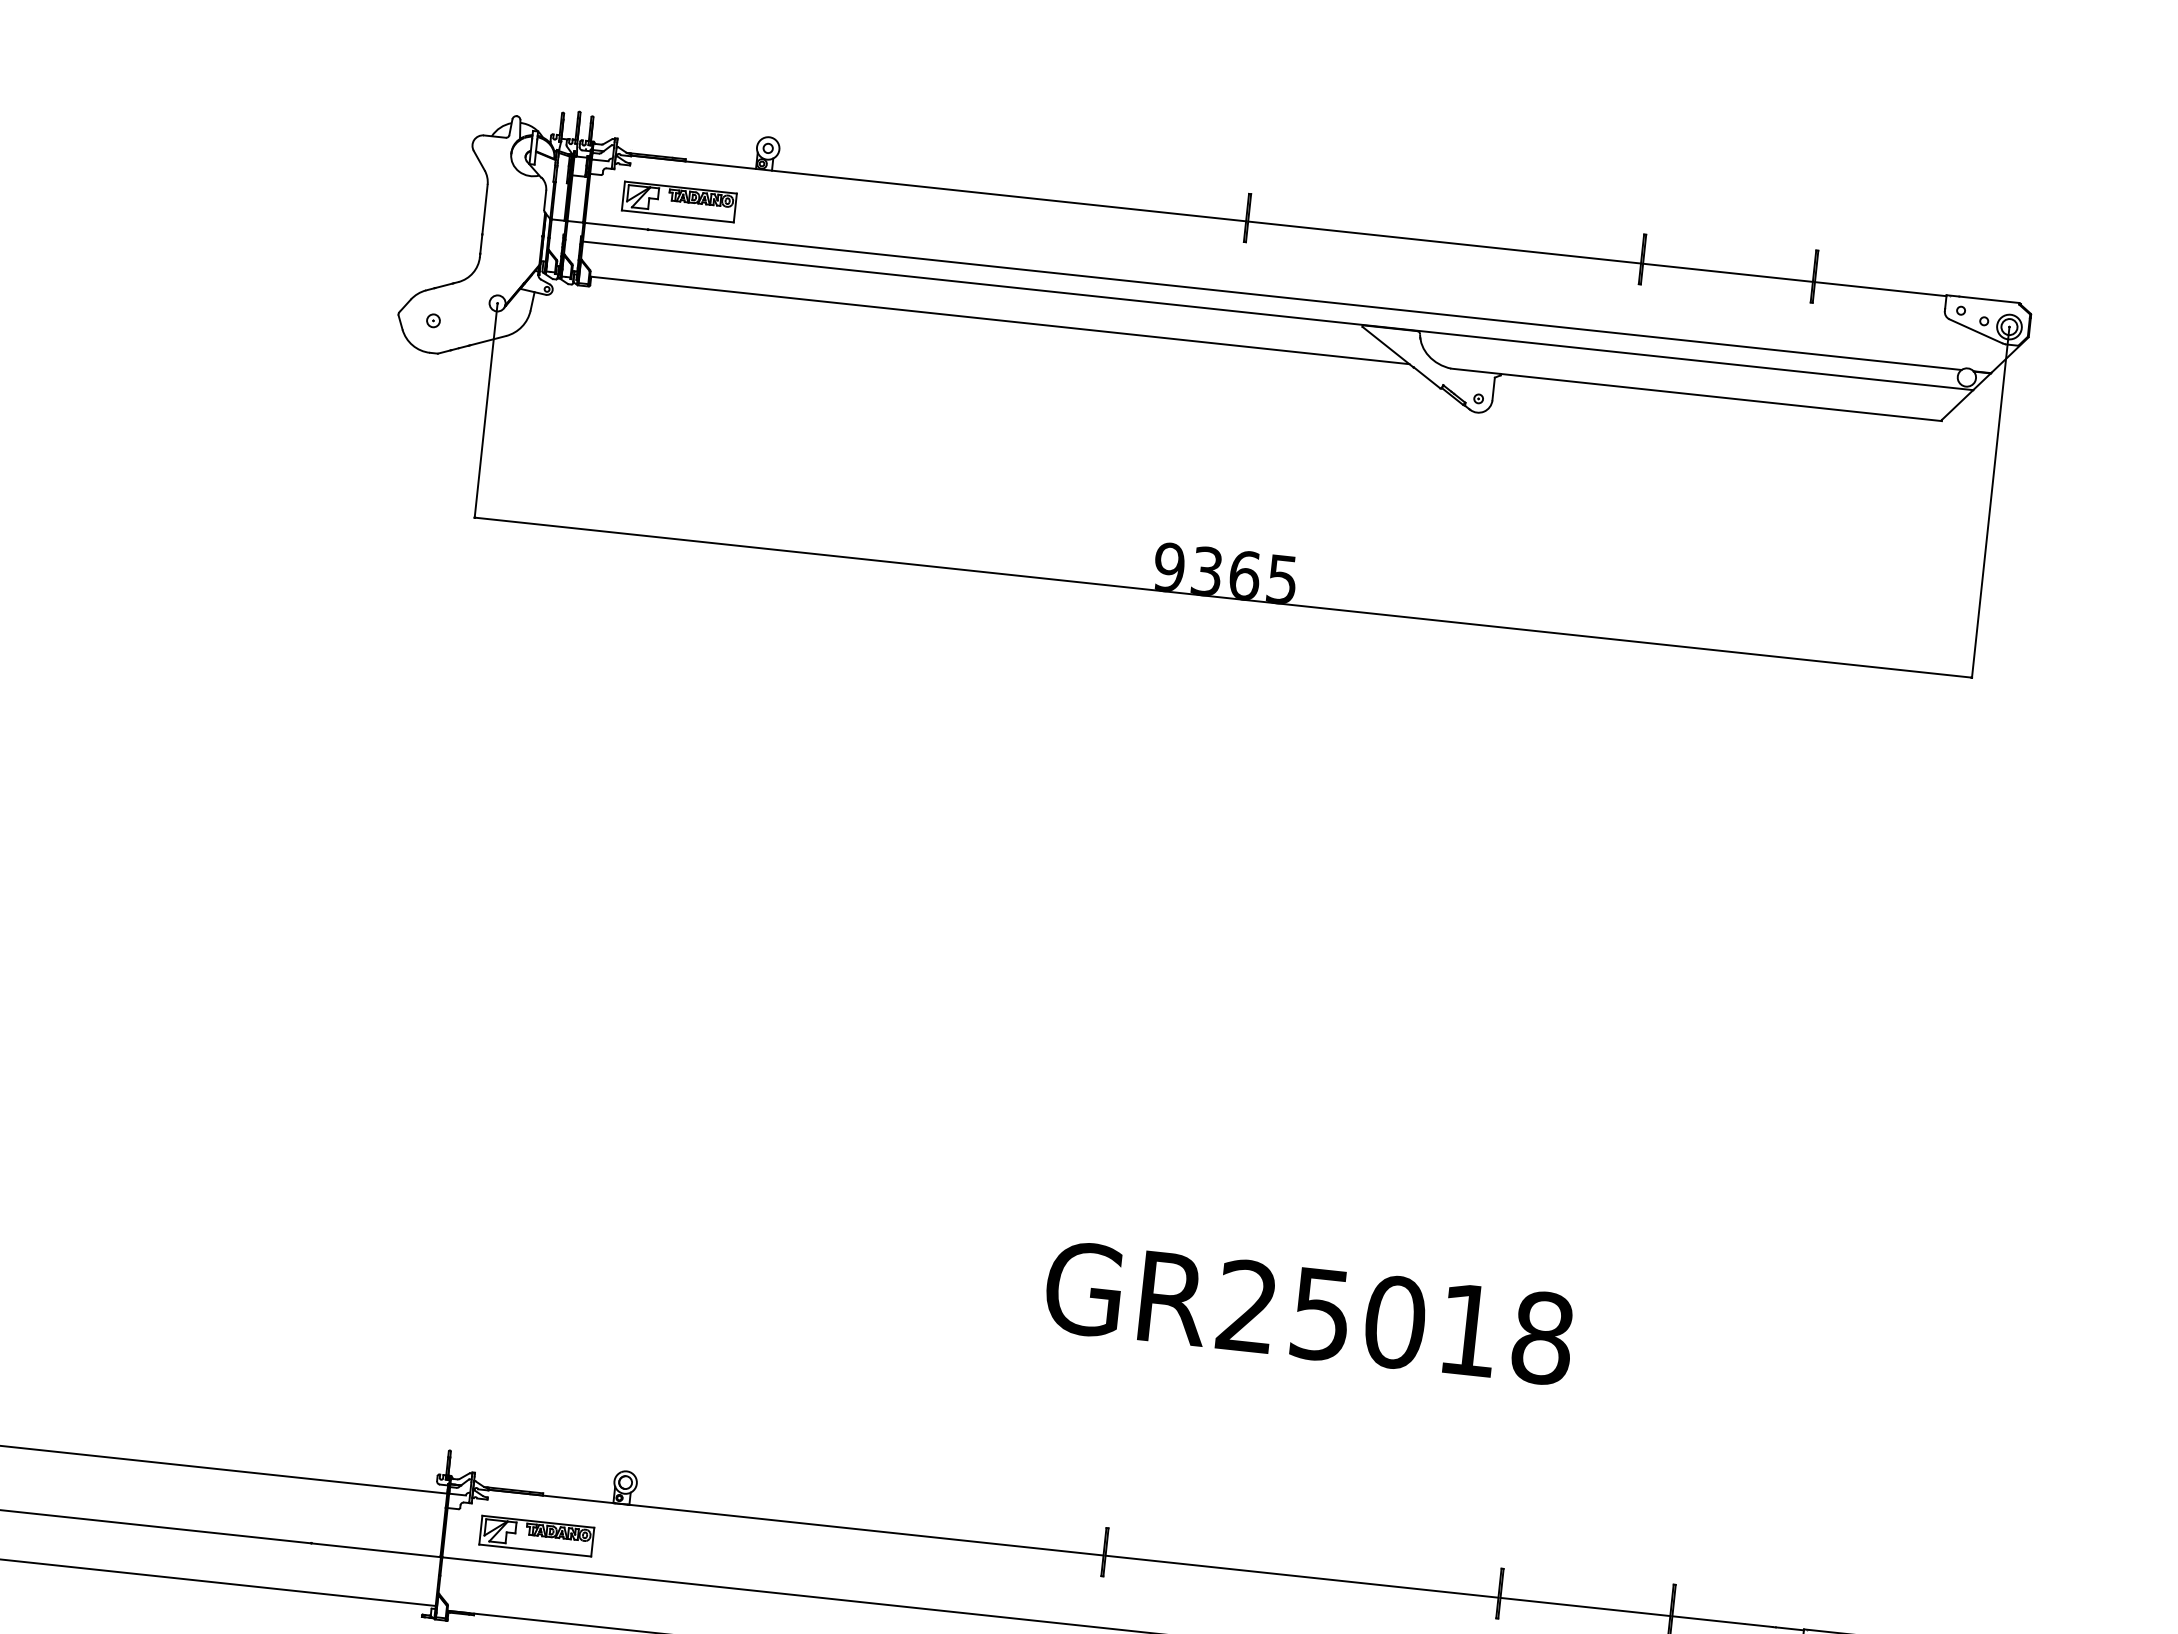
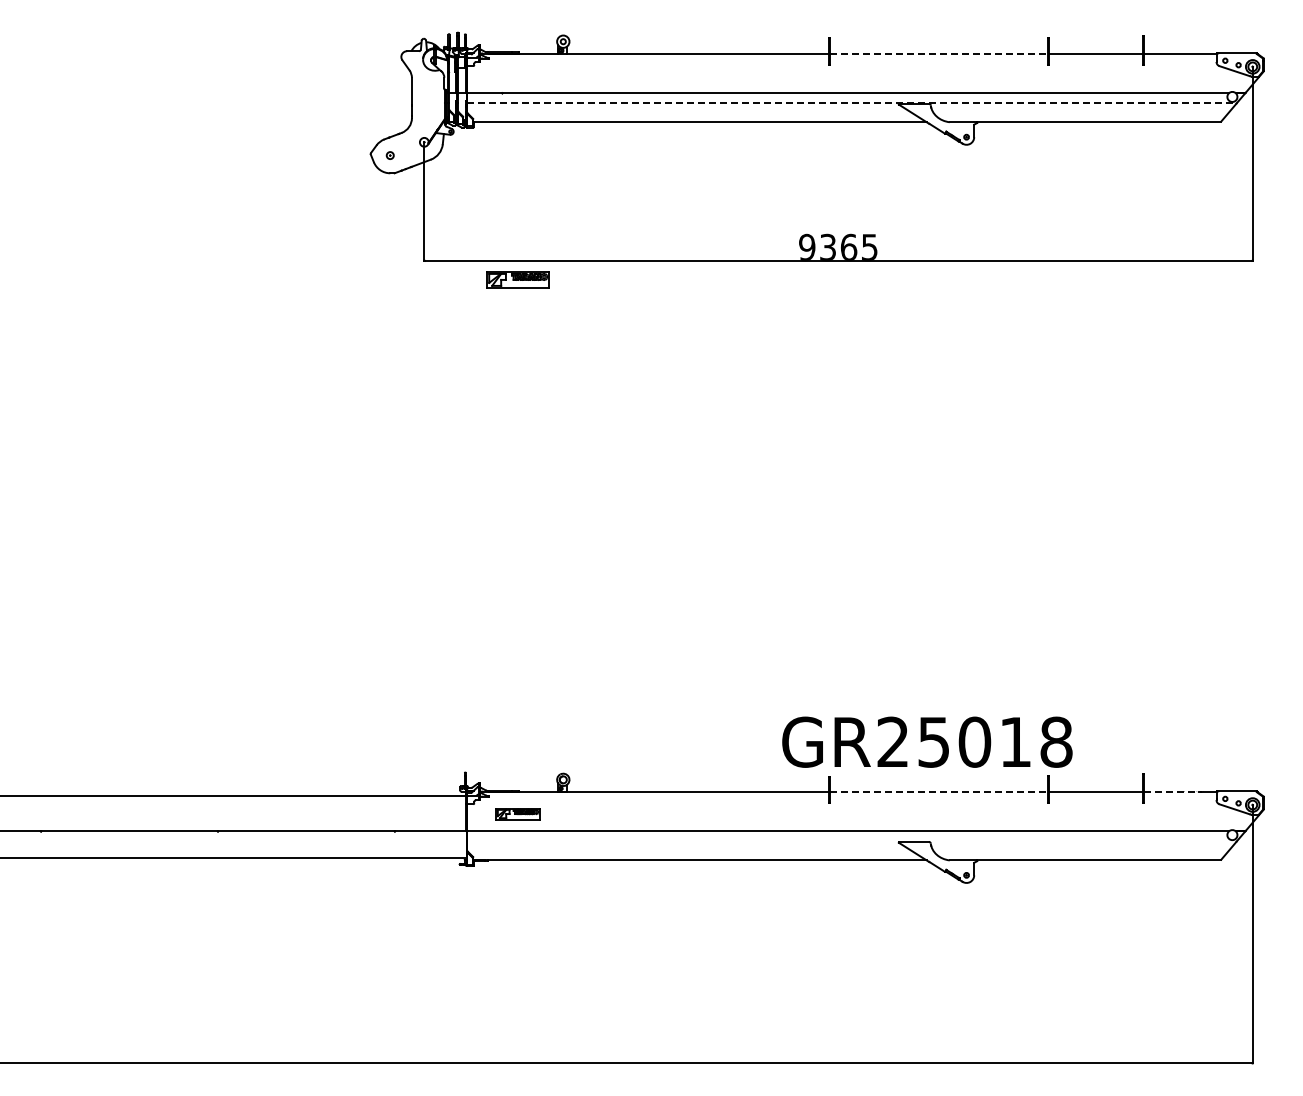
part: (678, 200) -> (517, 279), moved
line: (1444, 242) -> (938, 53), solid -> dashed
line: (1278, 315) -> (852, 103), solid -> dashed
text: (1309, 1311) -> (927, 741), moved
part: (536, 1534) -> (517, 813), size x0.7
line: (1301, 1576) -> (938, 791), solid -> dashed
line: (1722, 1621) -> (1171, 791), solid -> dashed

